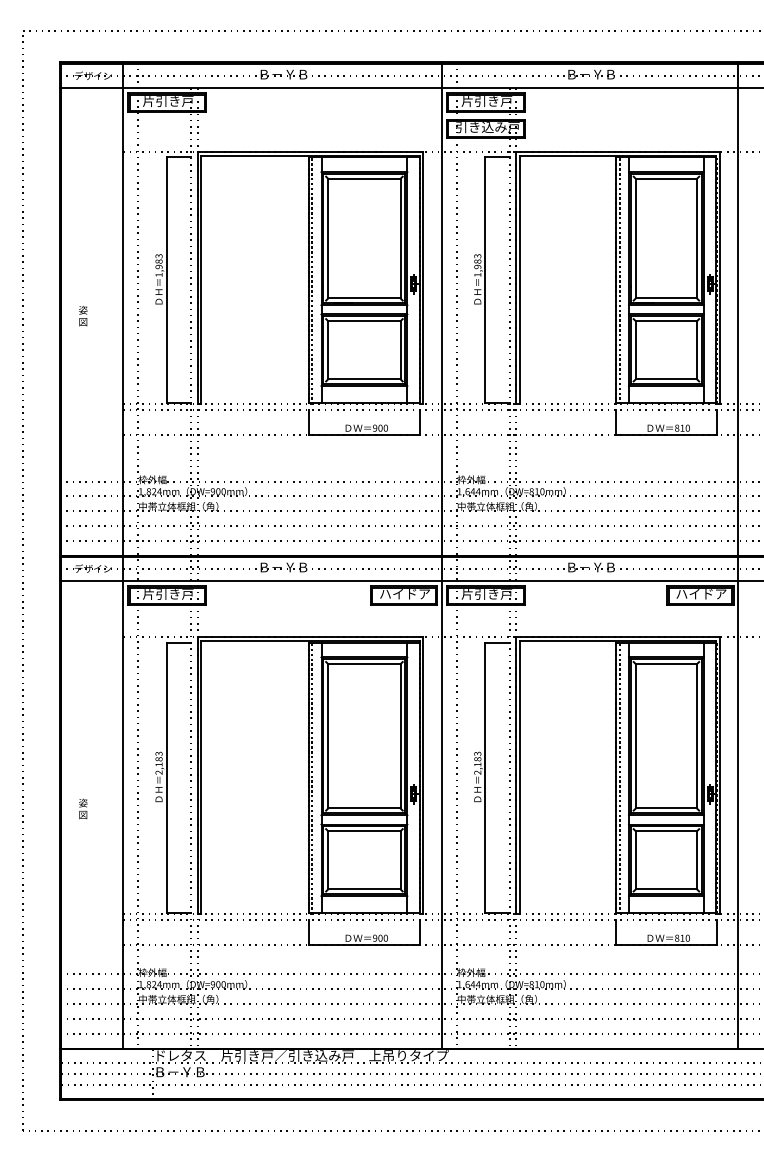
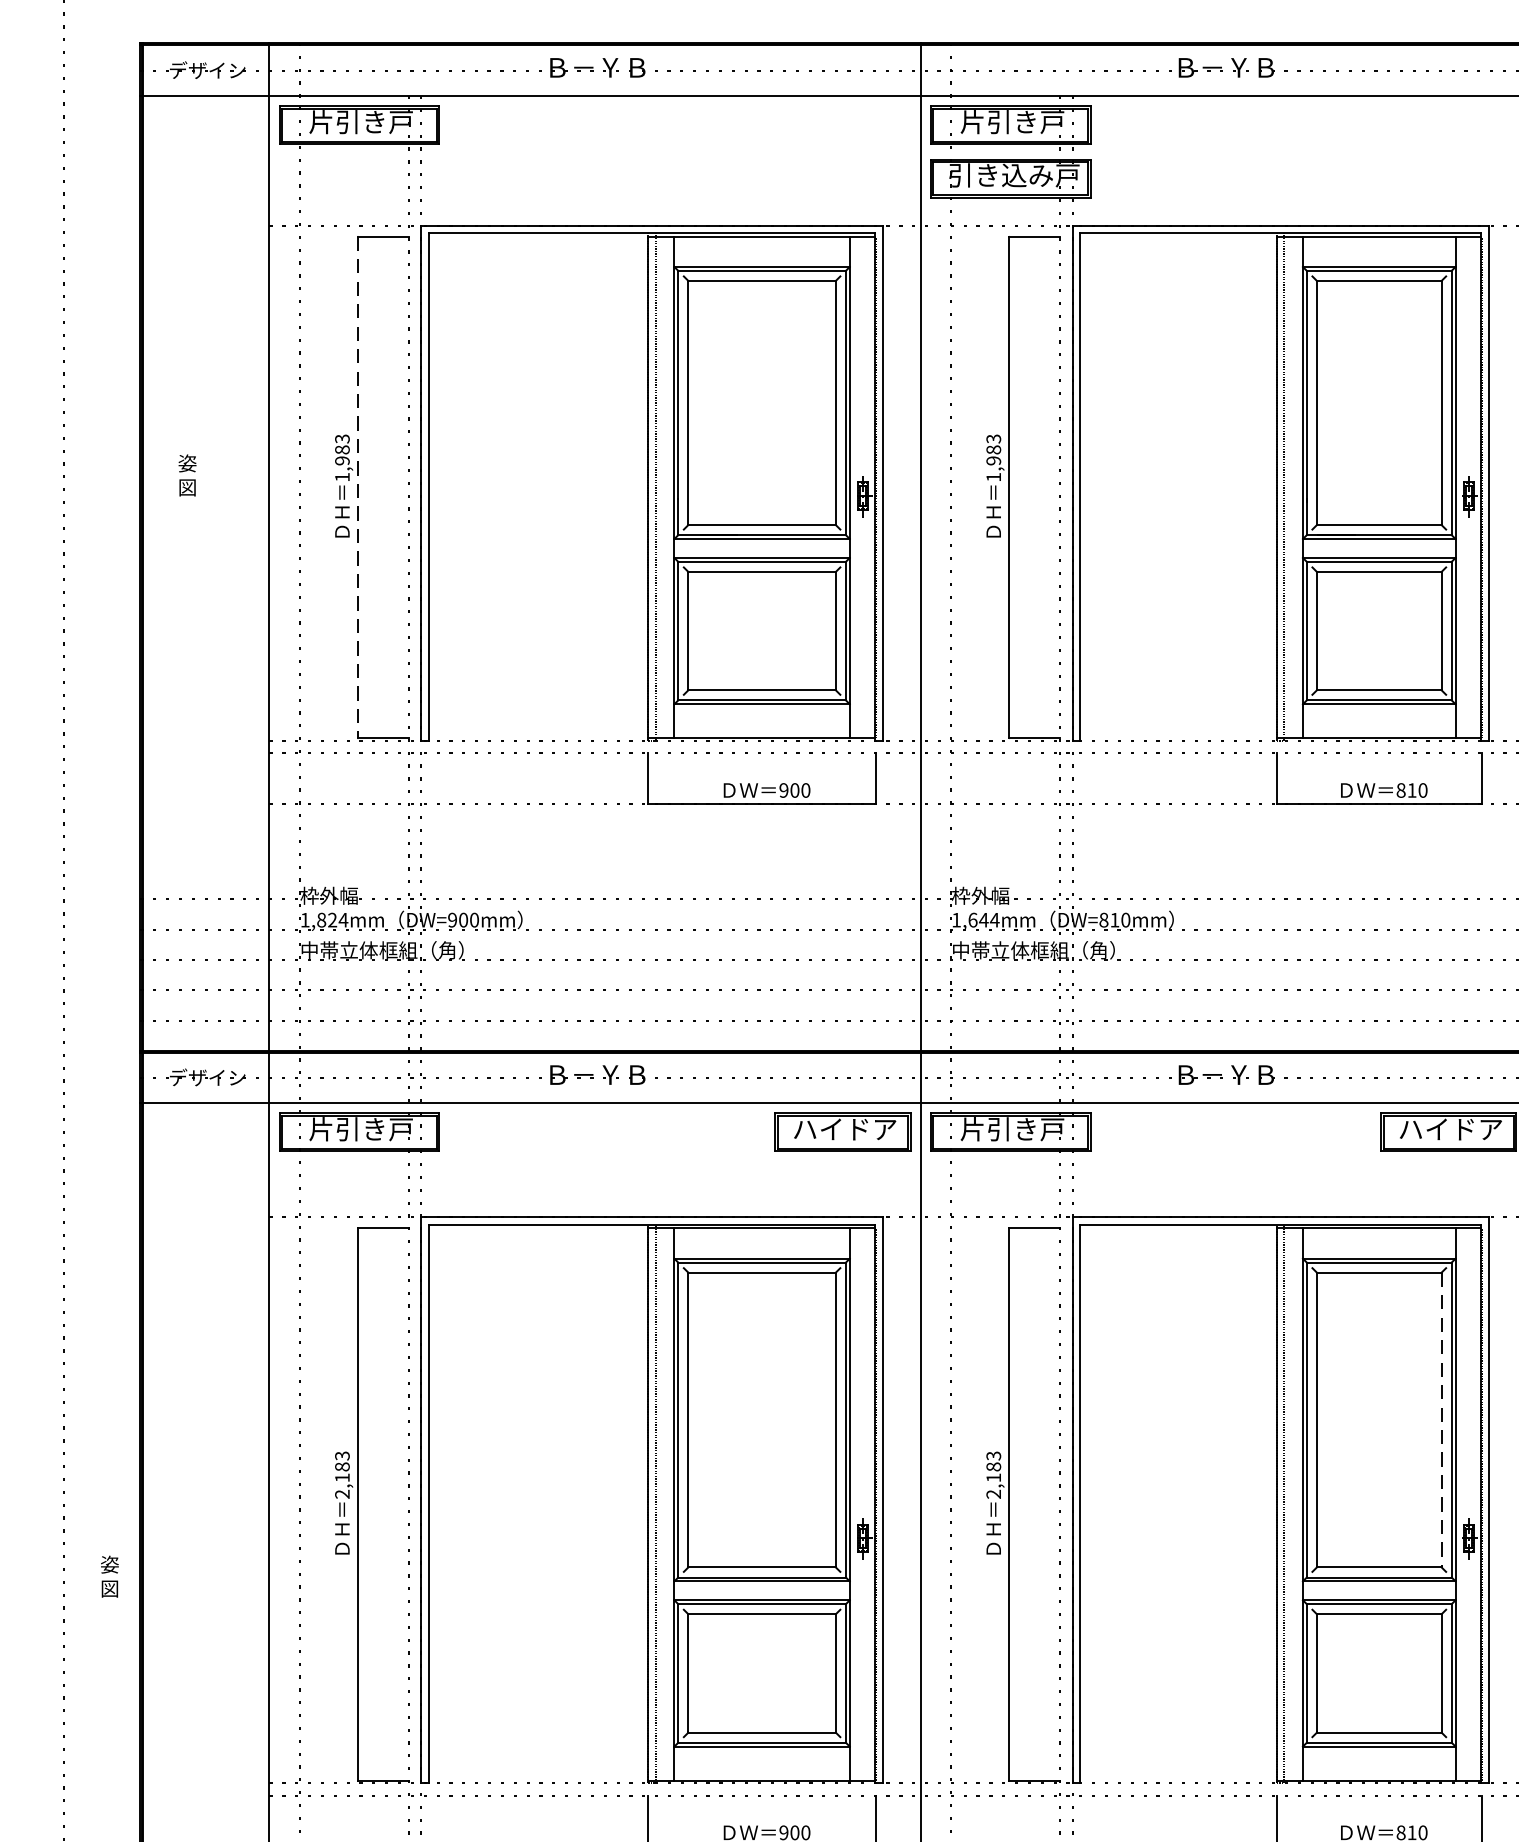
line: (166, 280) -> (357, 488), solid -> dashed
text: (83, 316) -> (188, 476), moved
line: (696, 736) -> (1440, 1420), solid -> dashed
text: (83, 808) -> (110, 1575), moved

